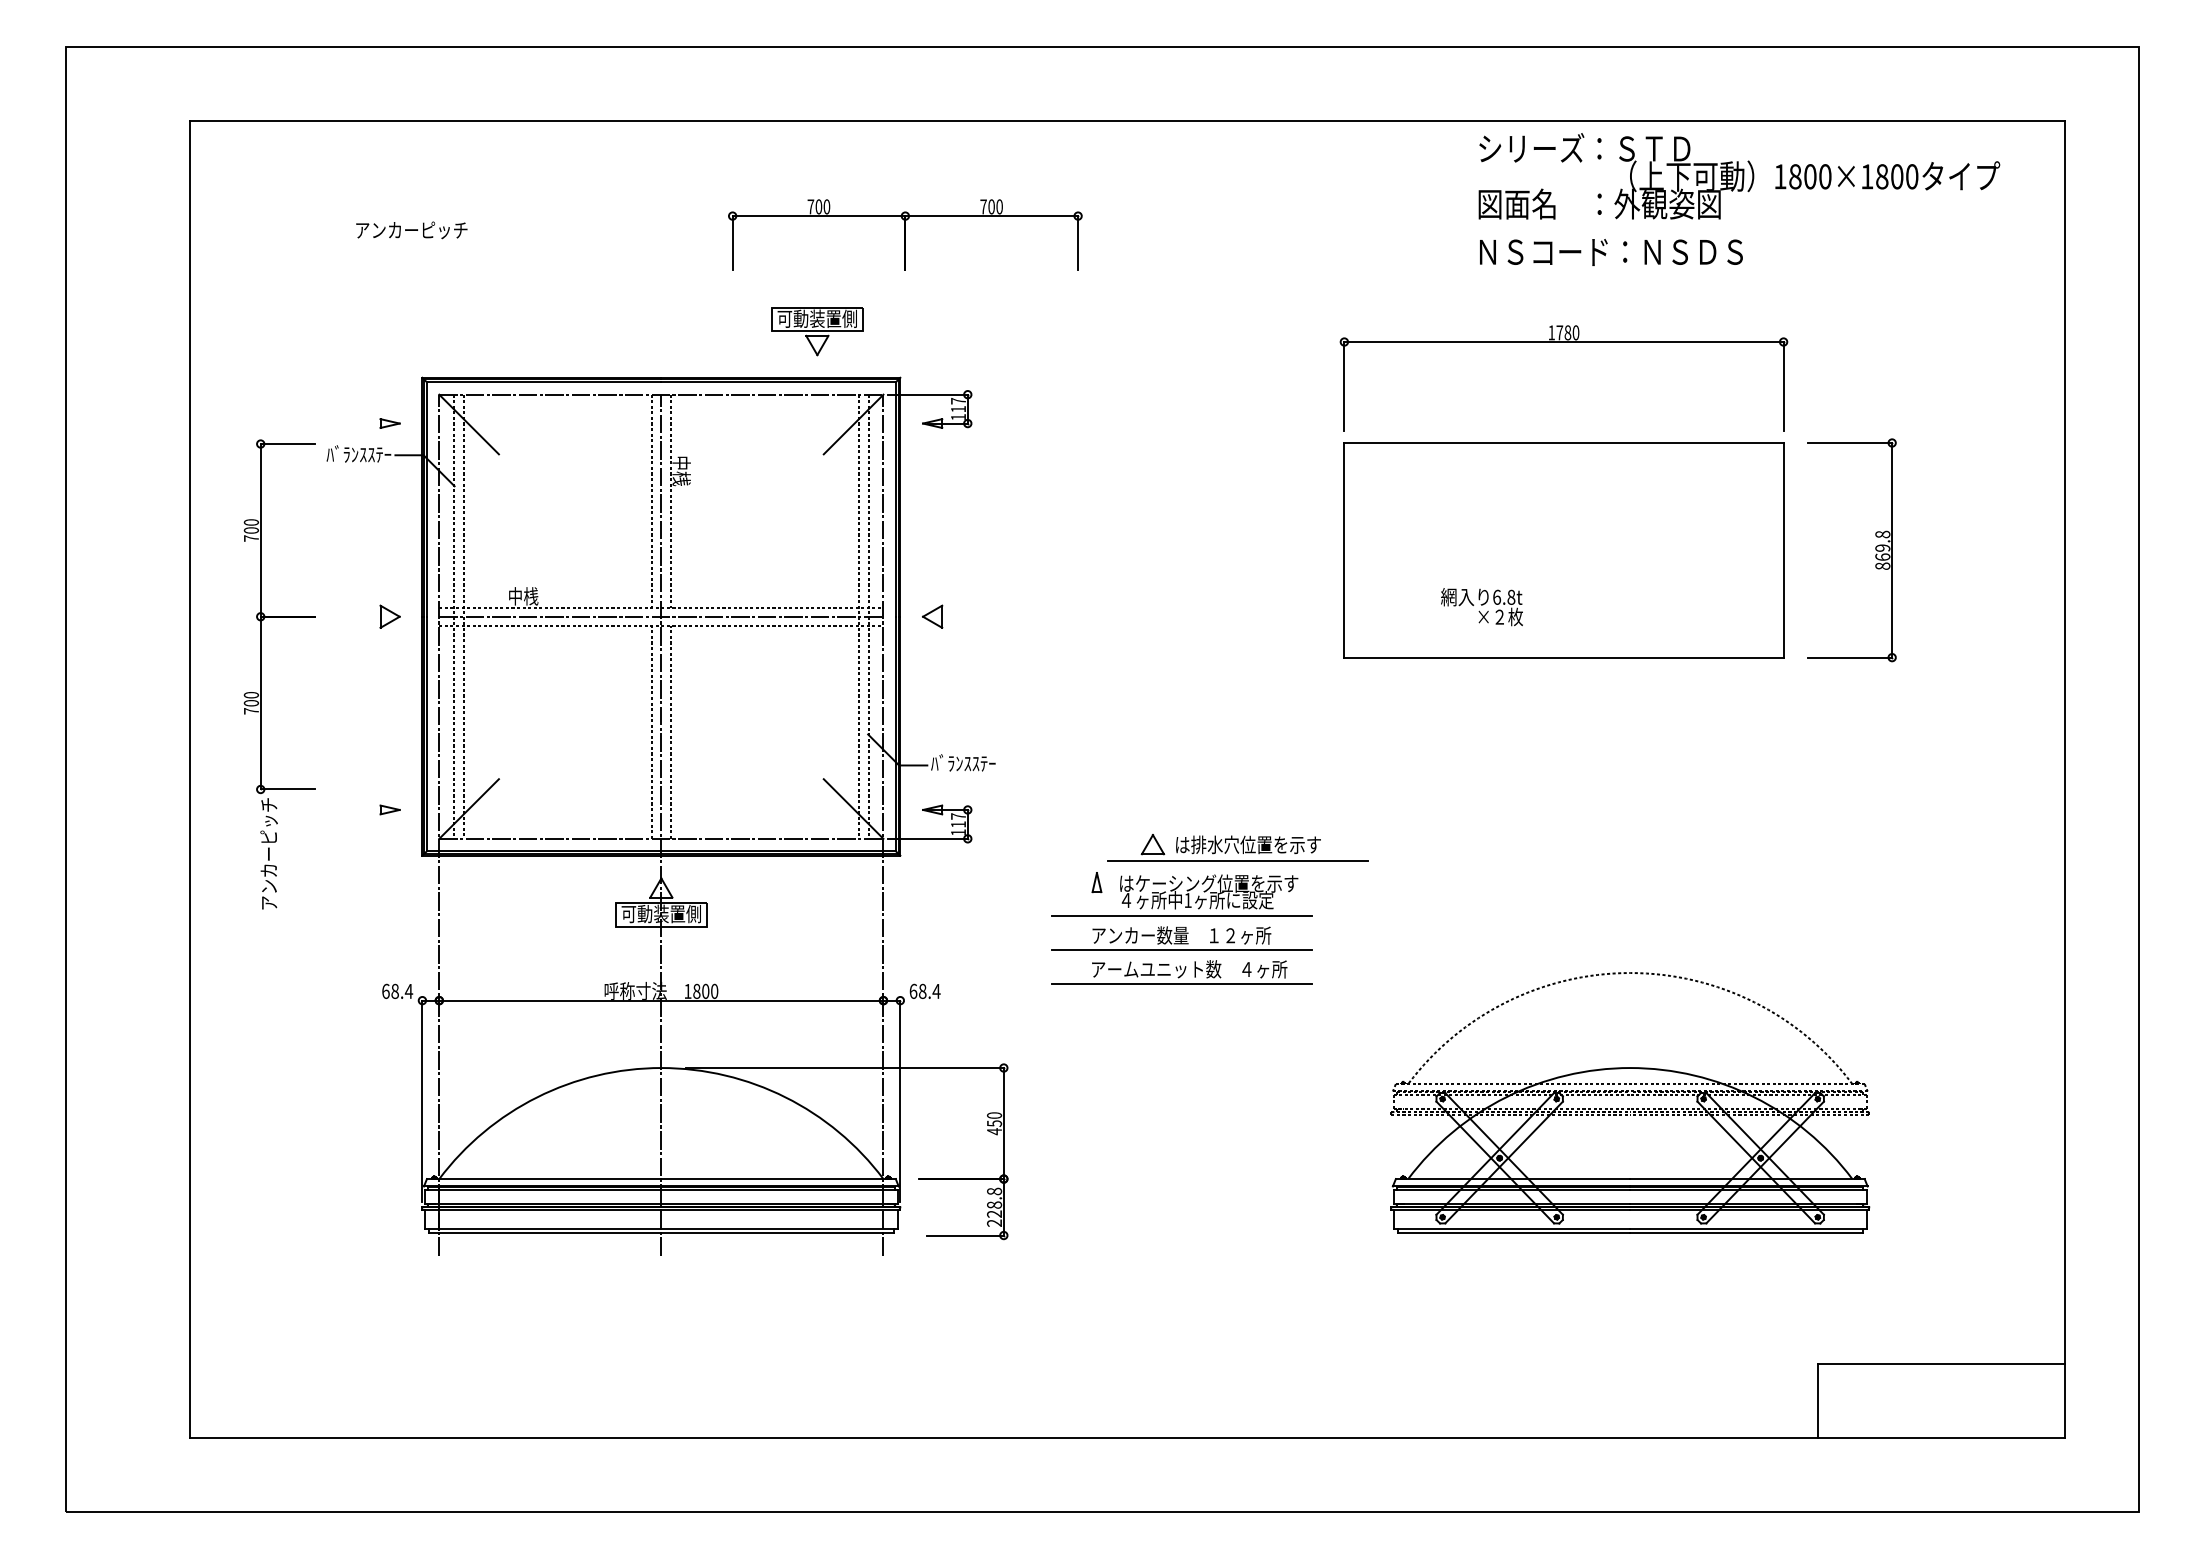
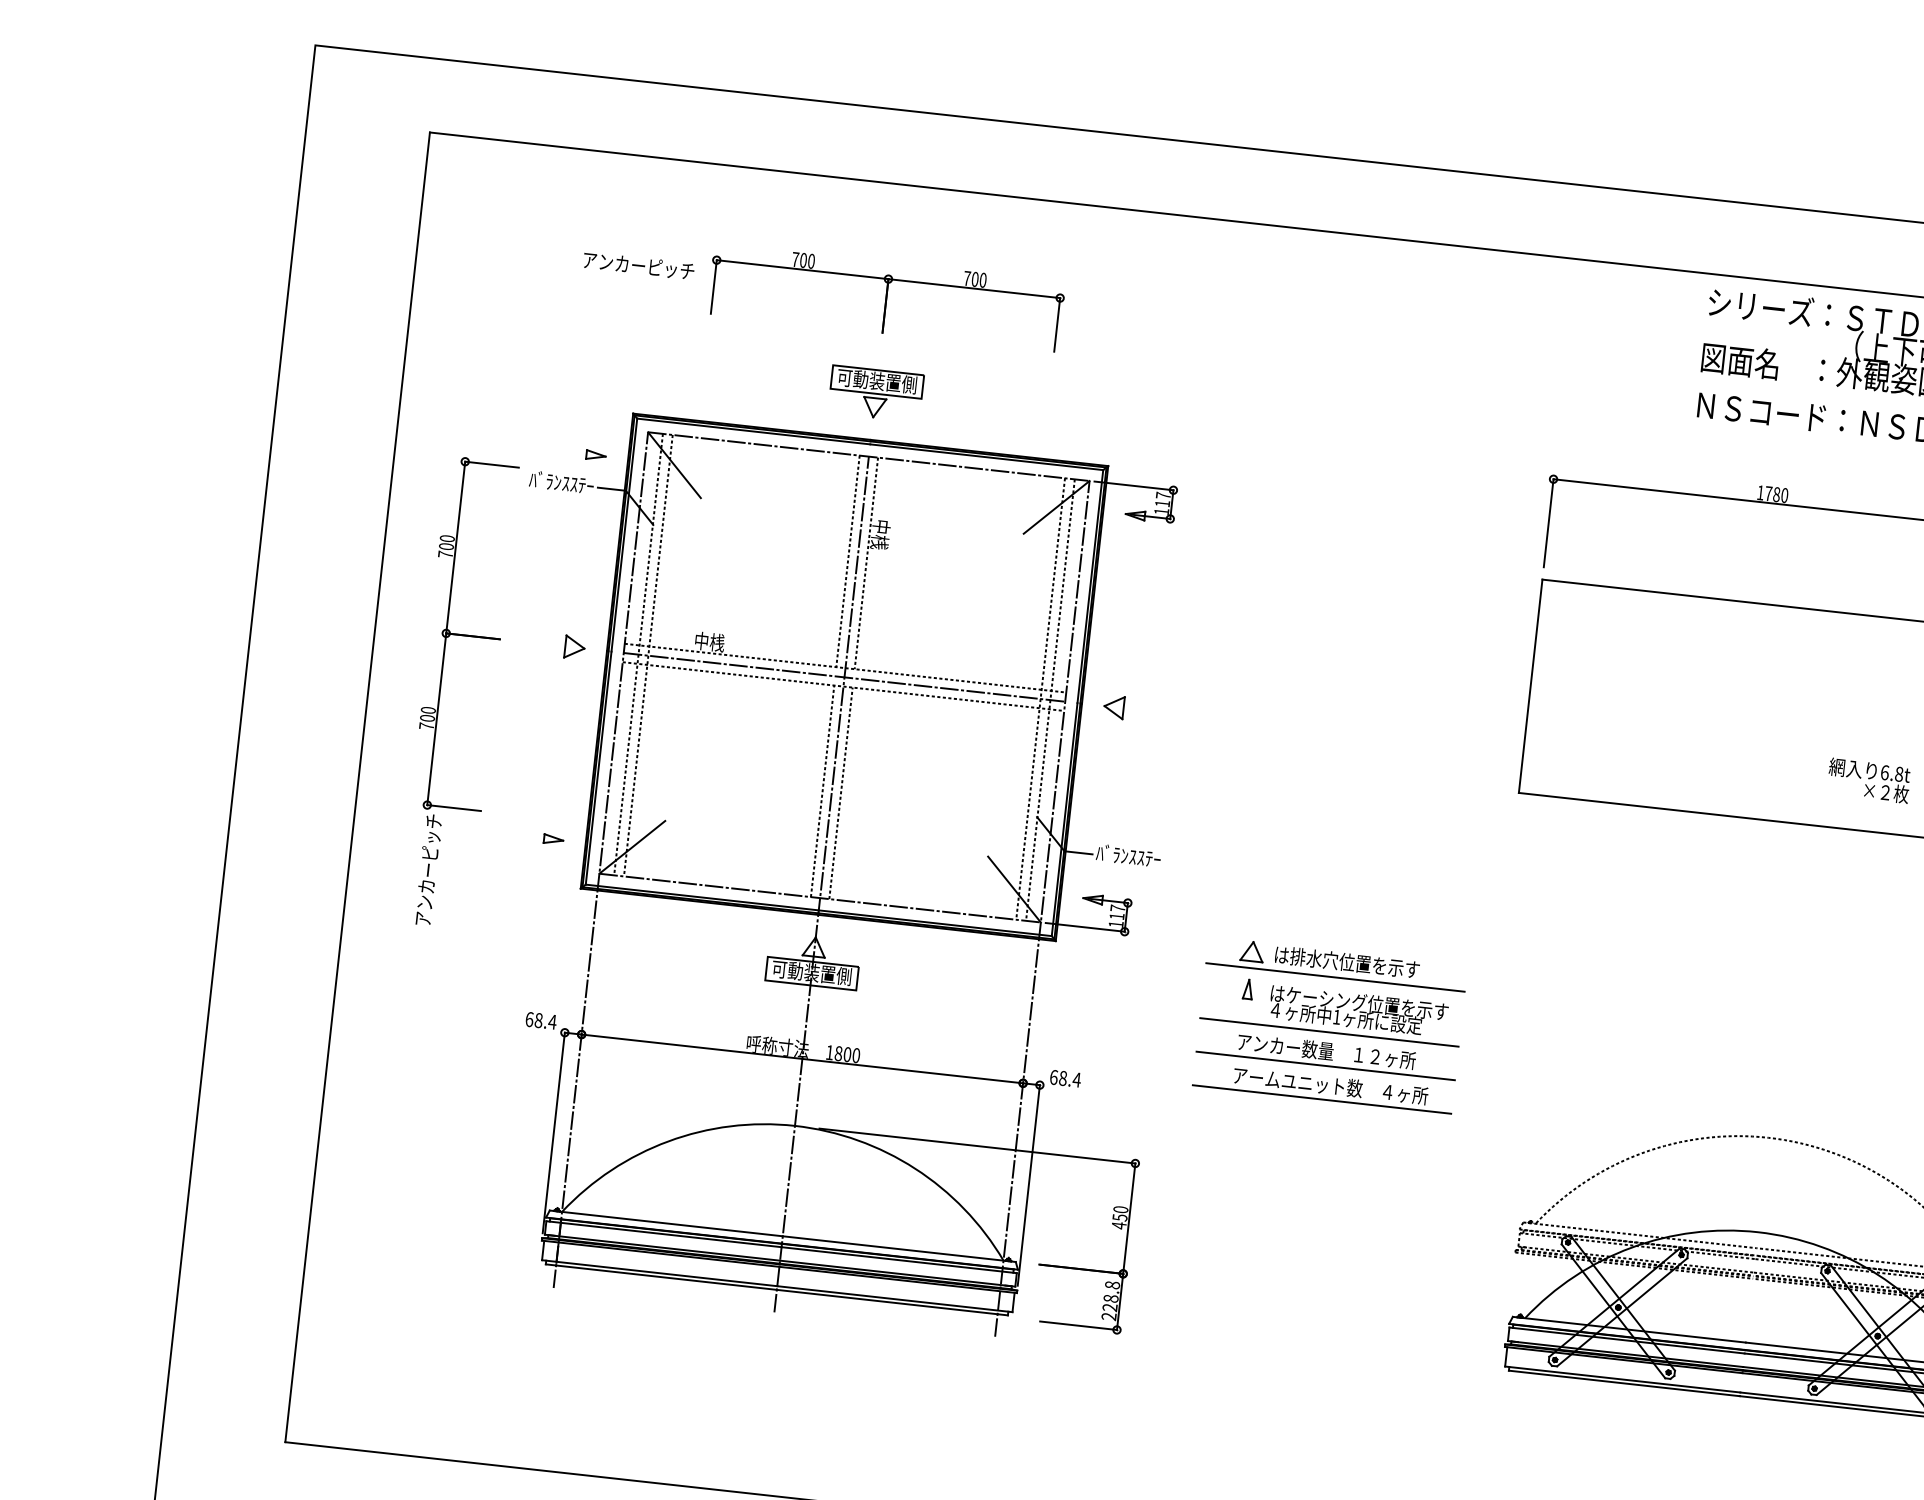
part: (905, 234) -> (886, 297), moved
part: (817, 331) -> (875, 393), moved
text: (1481, 607) -> (1868, 781), moved
part: (1237, 847) -> (1336, 963), moved

